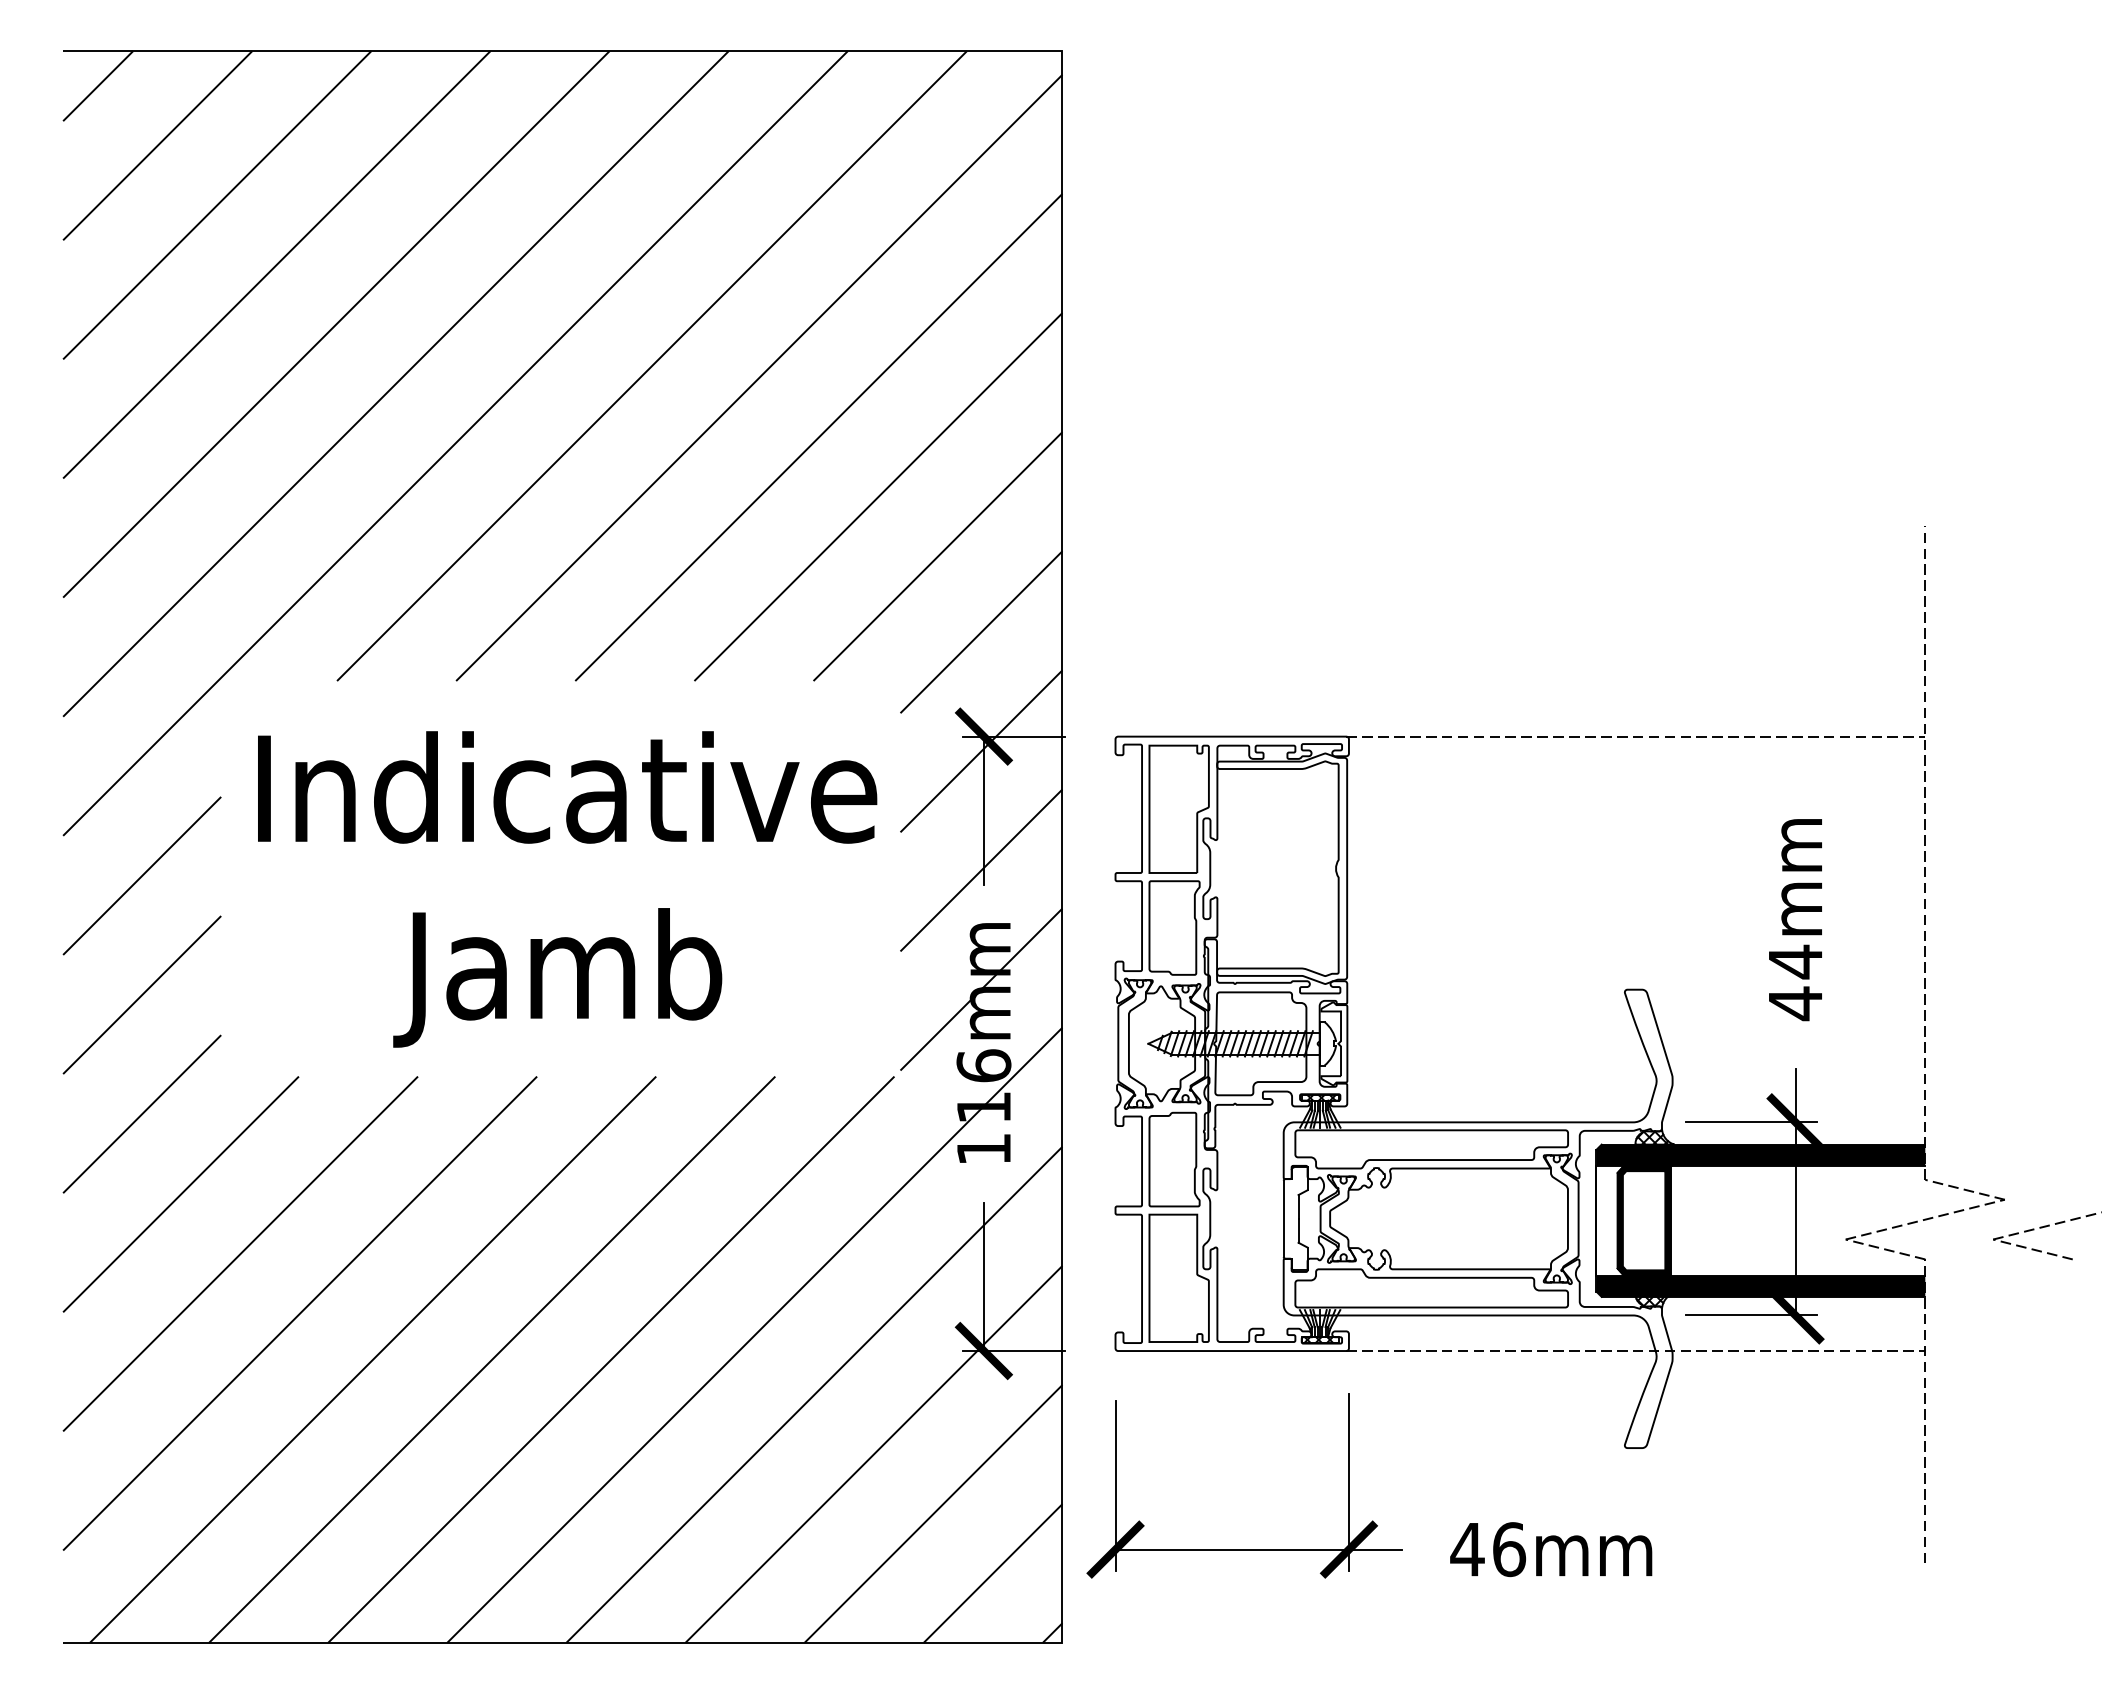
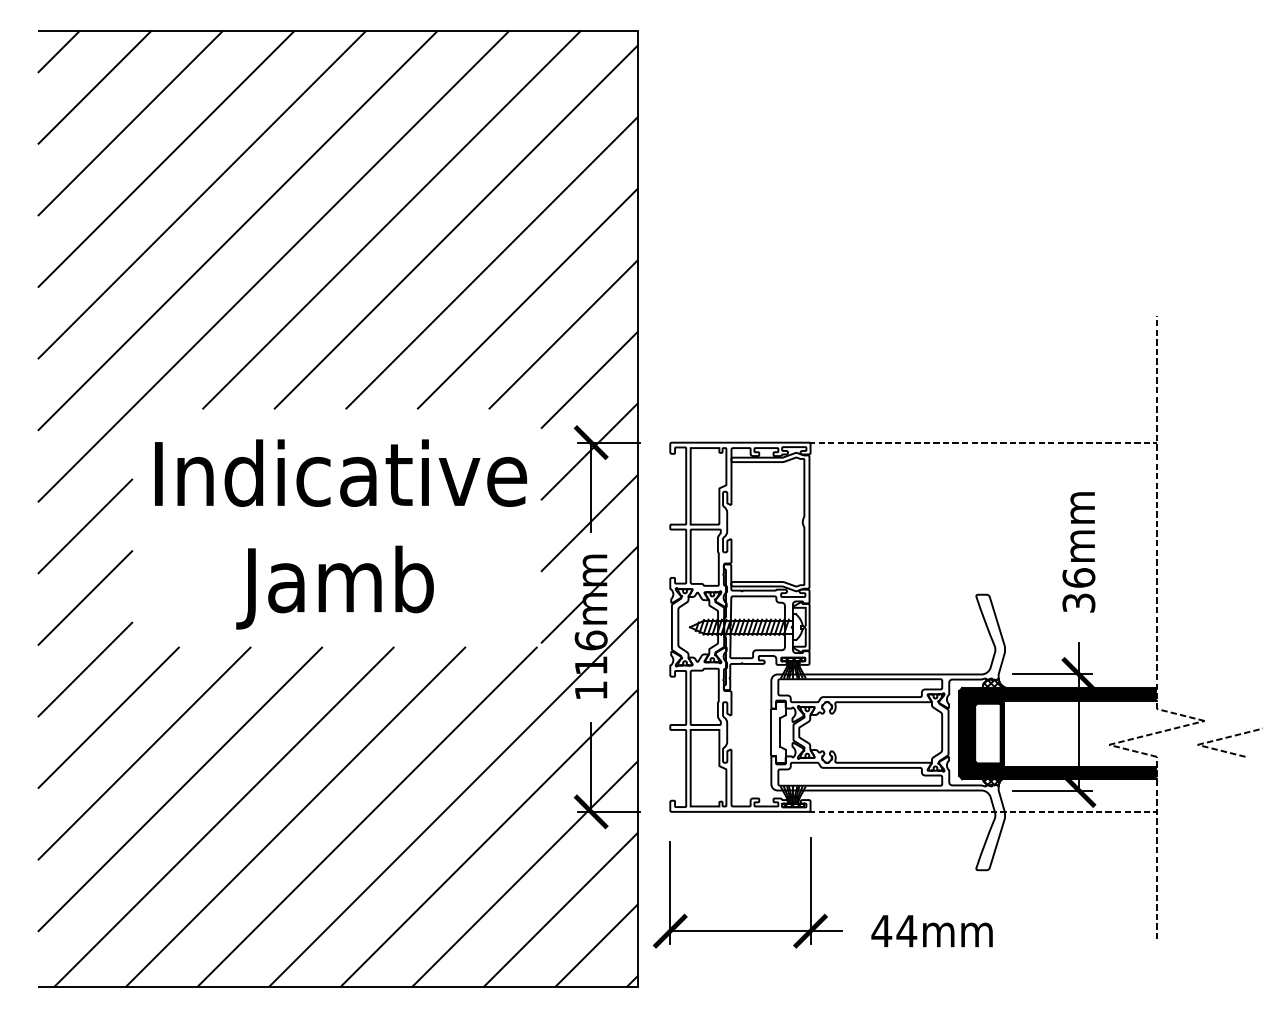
text: (1794, 982) -> (1078, 590), 44mm -> 36mm
fill: (1610, 1220) -> (967, 733), added
text: (1508, 1548) -> (906, 930), 46mm -> 44mm

